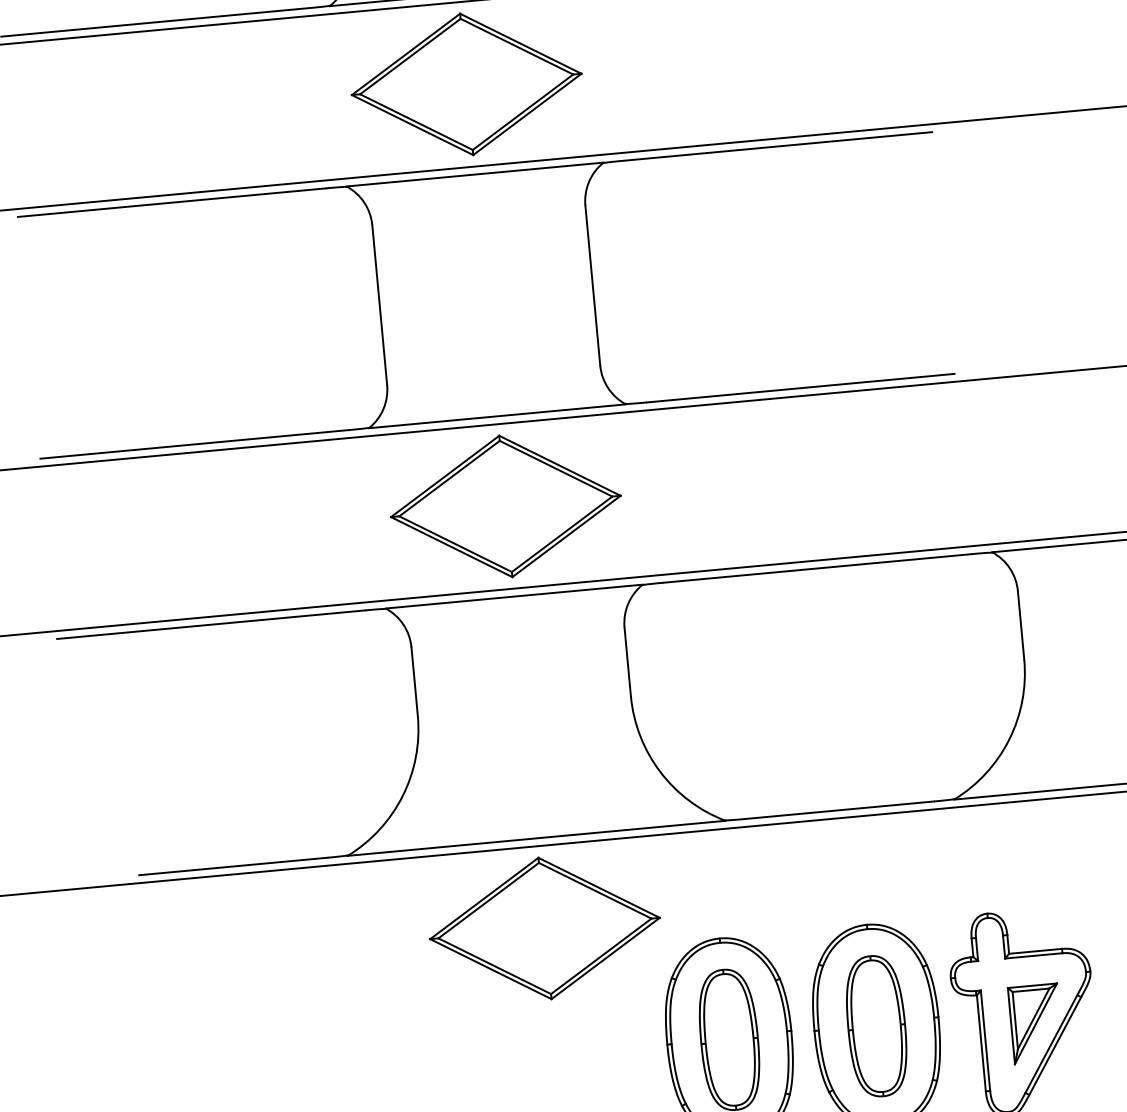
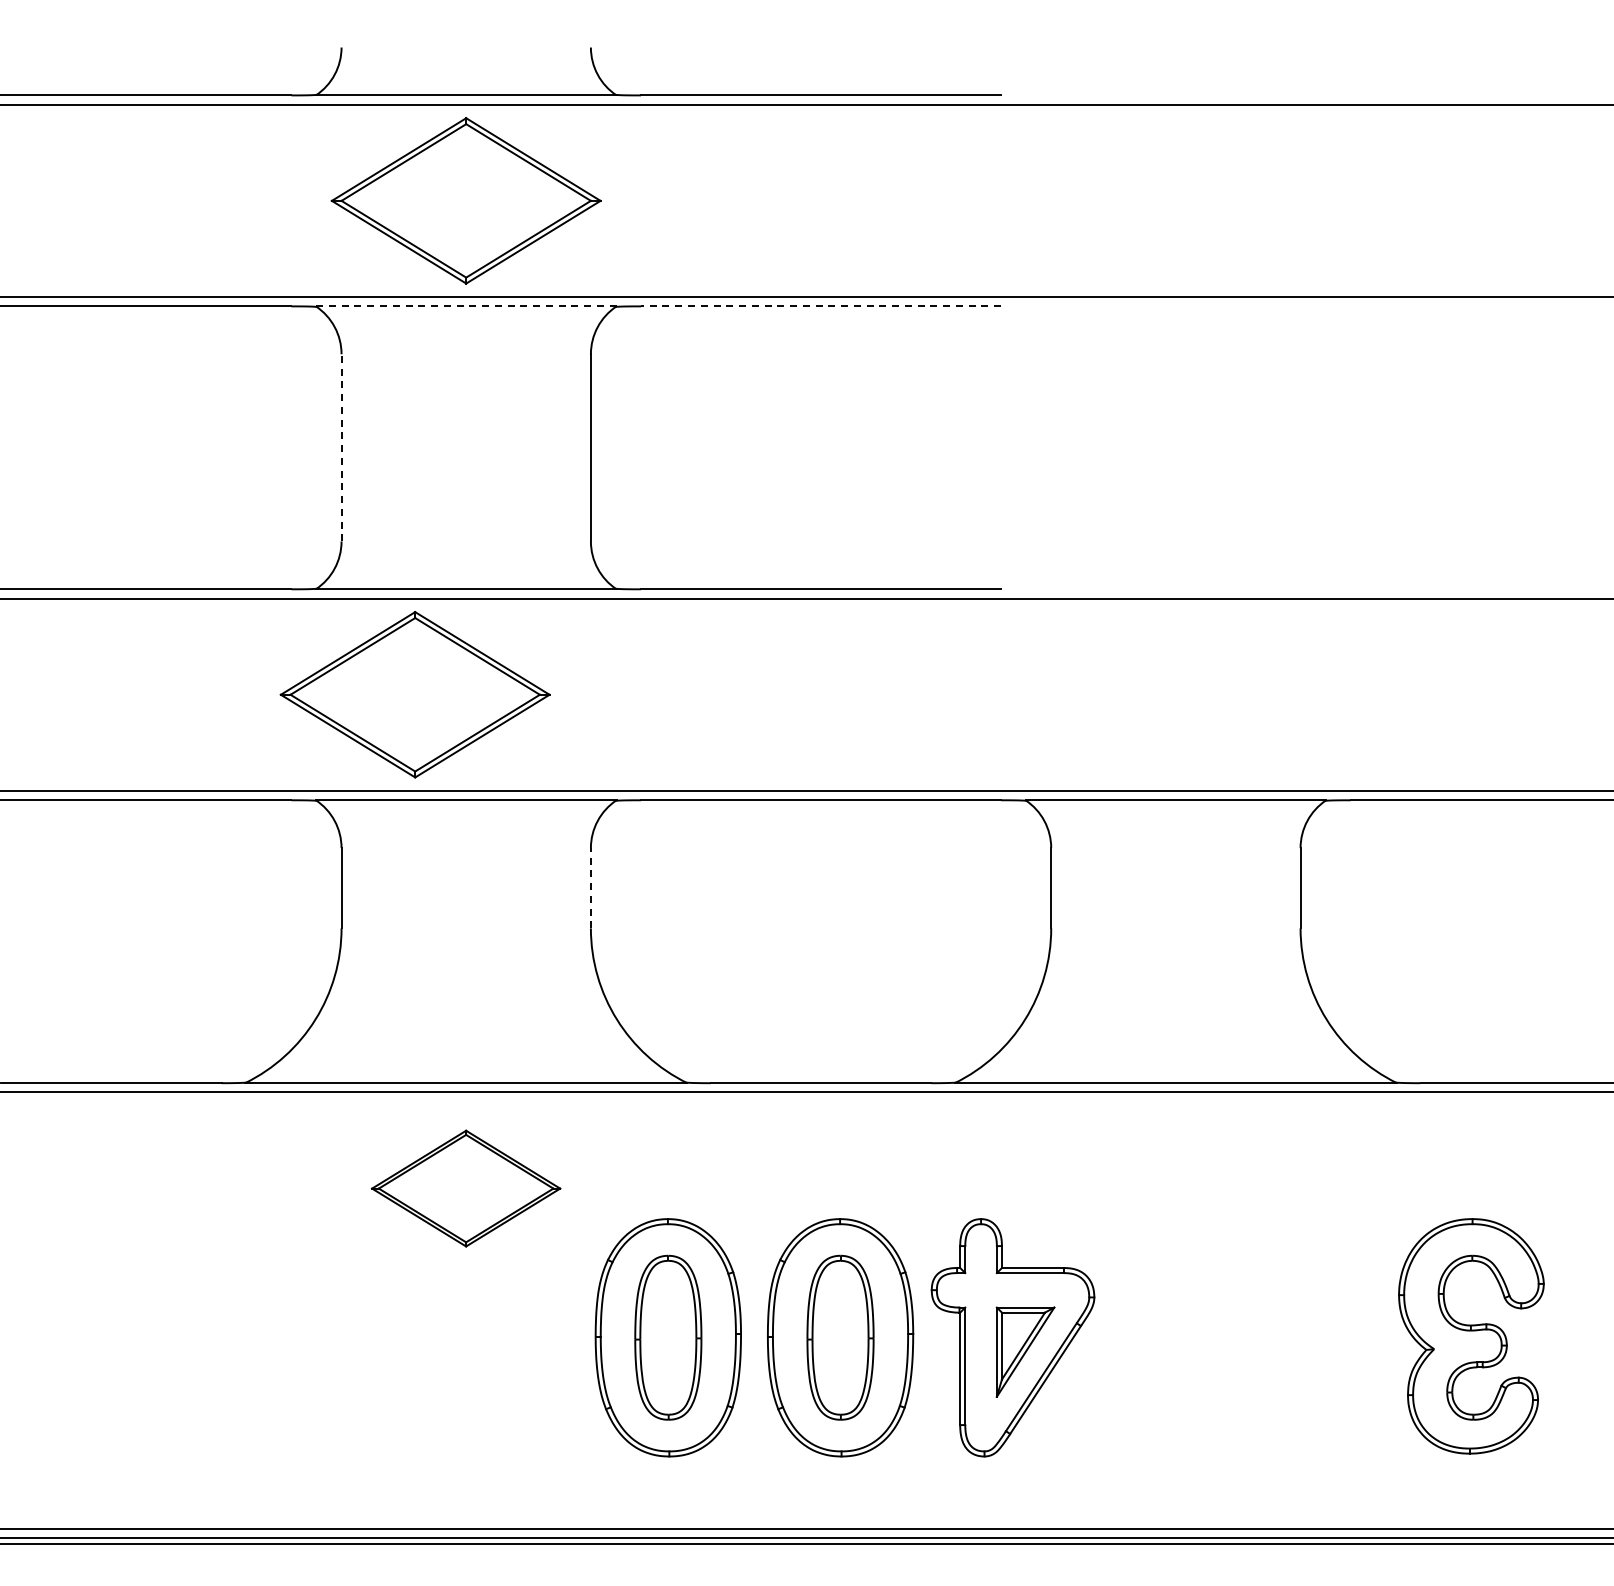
line: (777, 146) -> (820, 306), solid -> dashed
line: (474, 174) -> (465, 306), solid -> dashed
line: (379, 305) -> (341, 447), solid -> dashed
part: (505, 506) -> (414, 694), moved
line: (627, 661) -> (590, 887), solid -> dashed
part: (544, 928) -> (465, 1188), size x0.7

